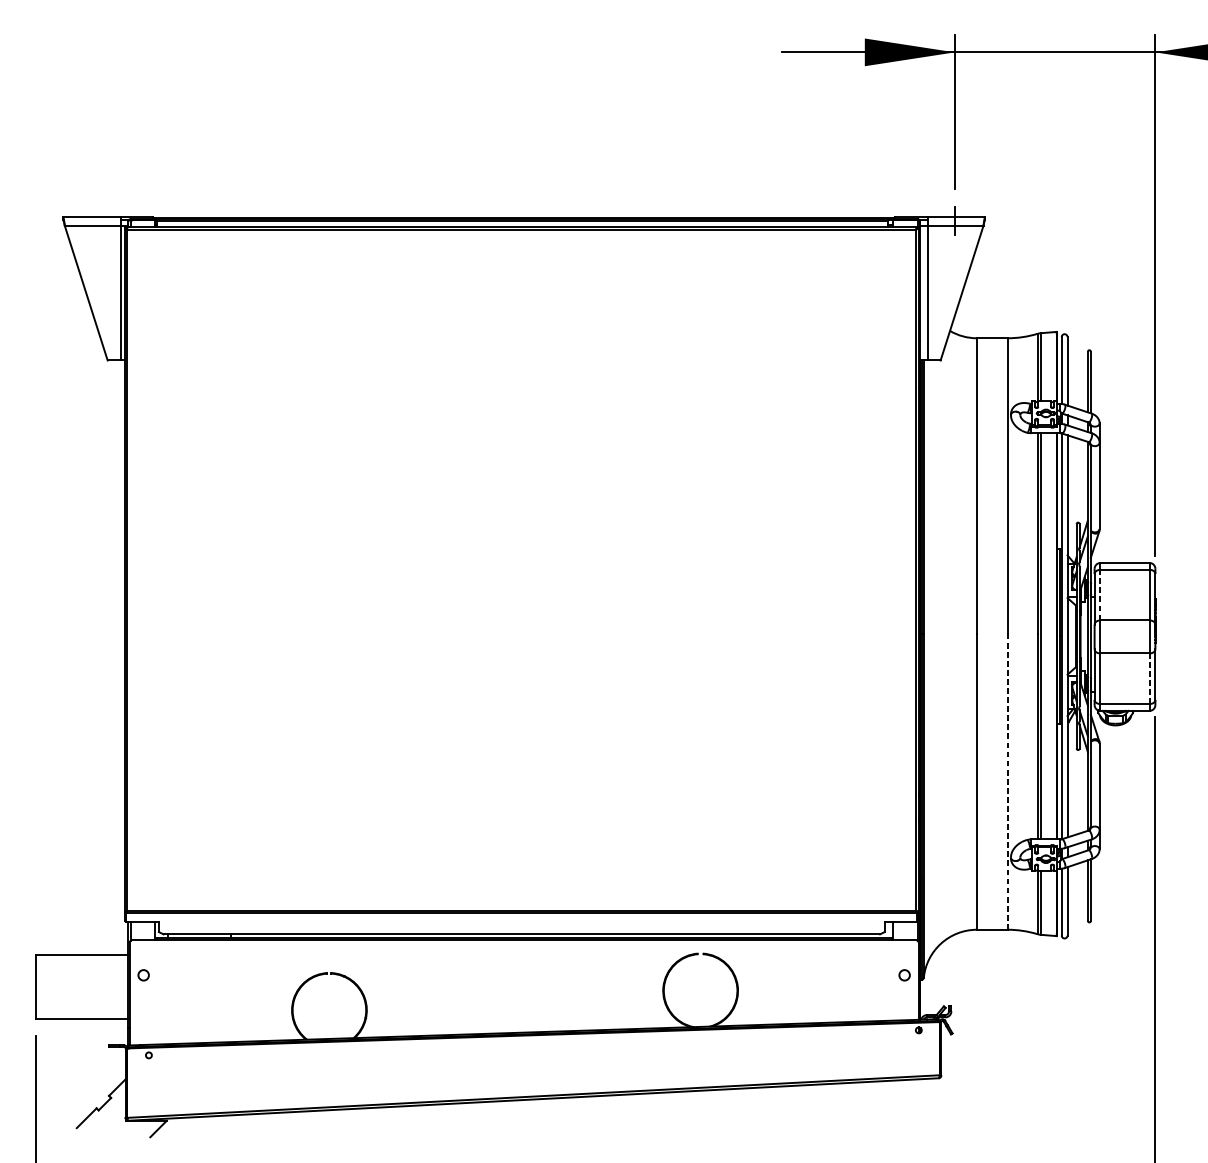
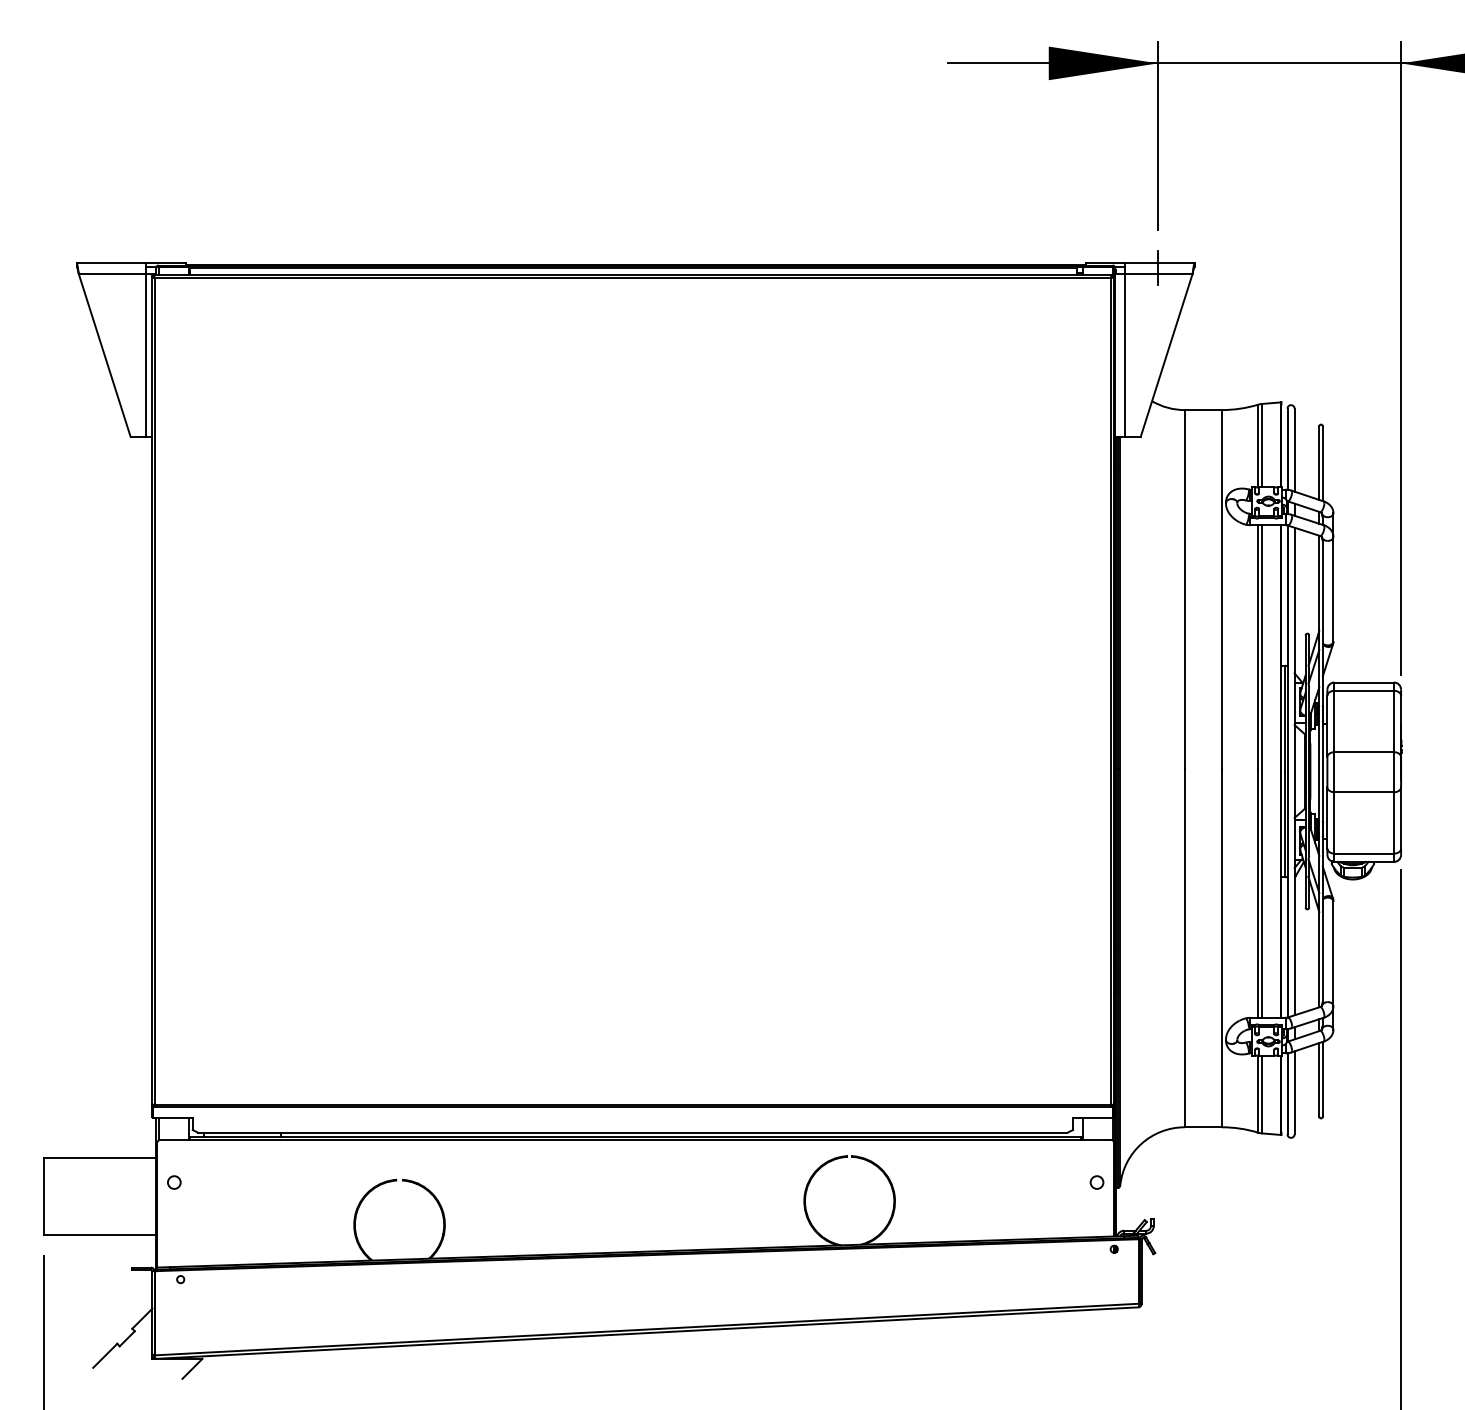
line: (1100, 595) -> (1334, 721), dashed -> solid
line: (1149, 678) -> (1394, 822), dashed -> solid
line: (1008, 781) -> (1222, 947), dashed -> solid

